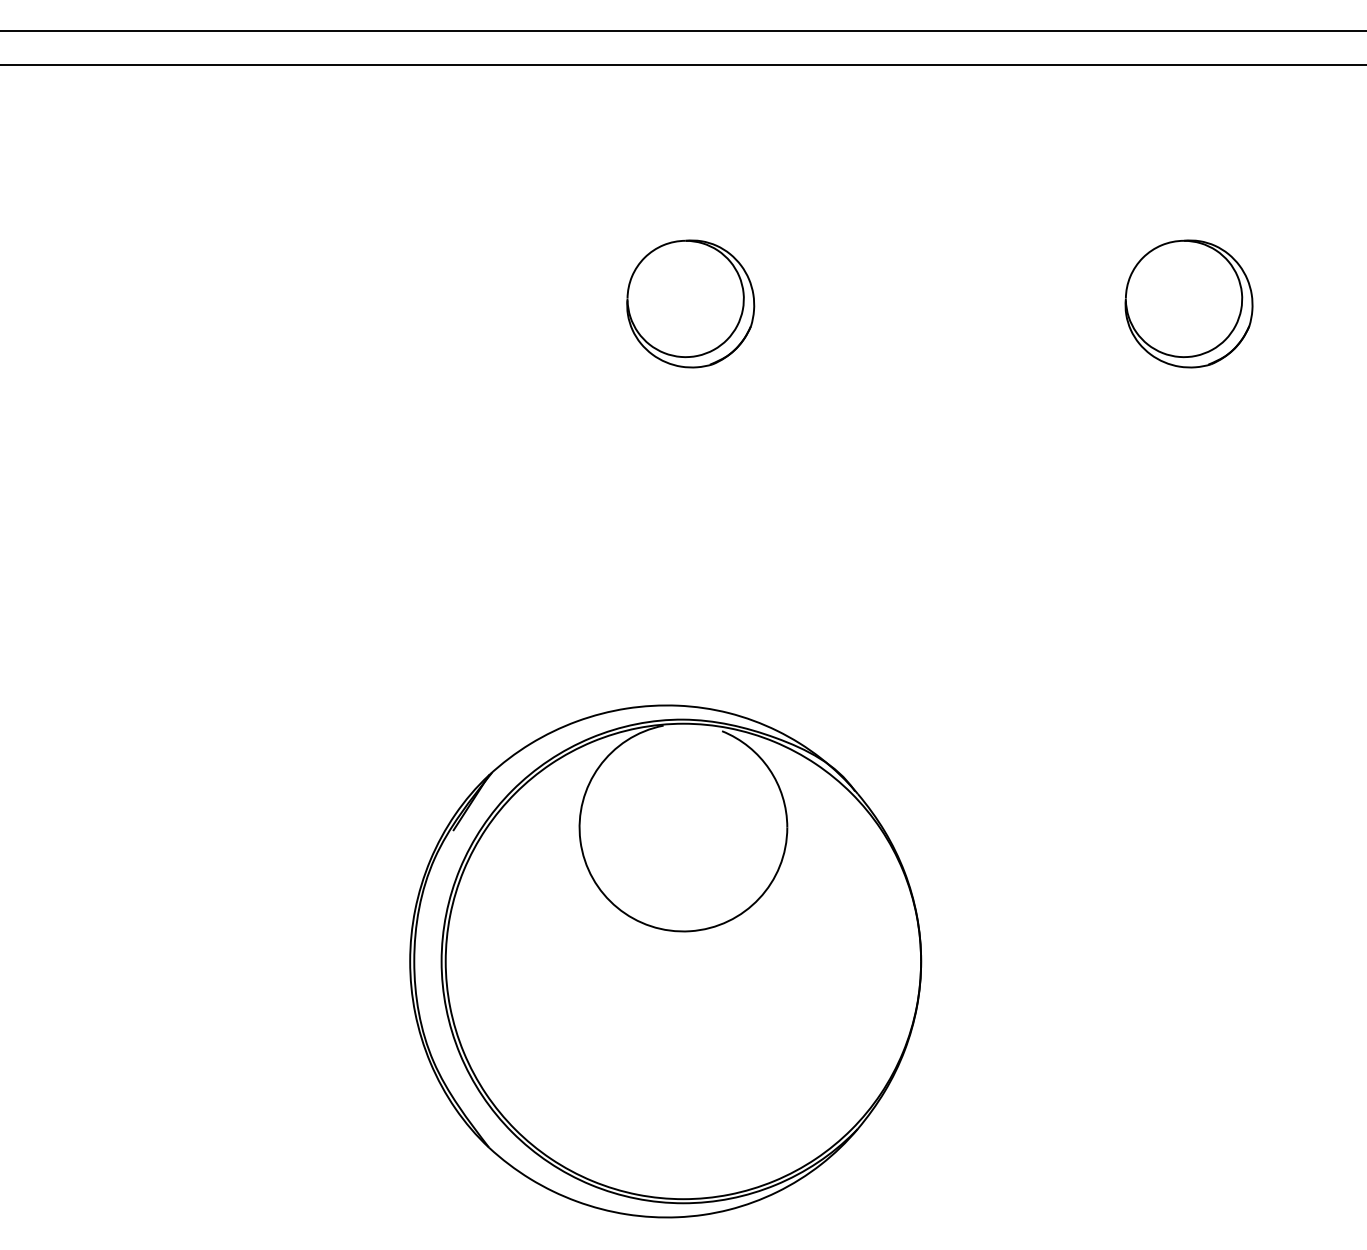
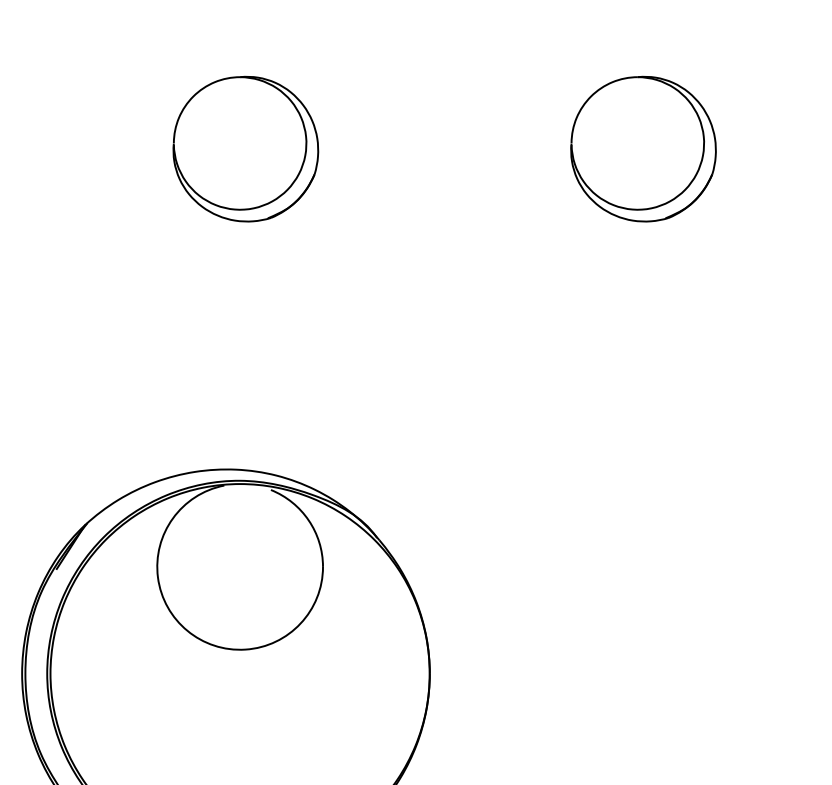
part: (690, 303) -> (245, 148), size x1.43
part: (1188, 303) -> (643, 148), size x1.43

